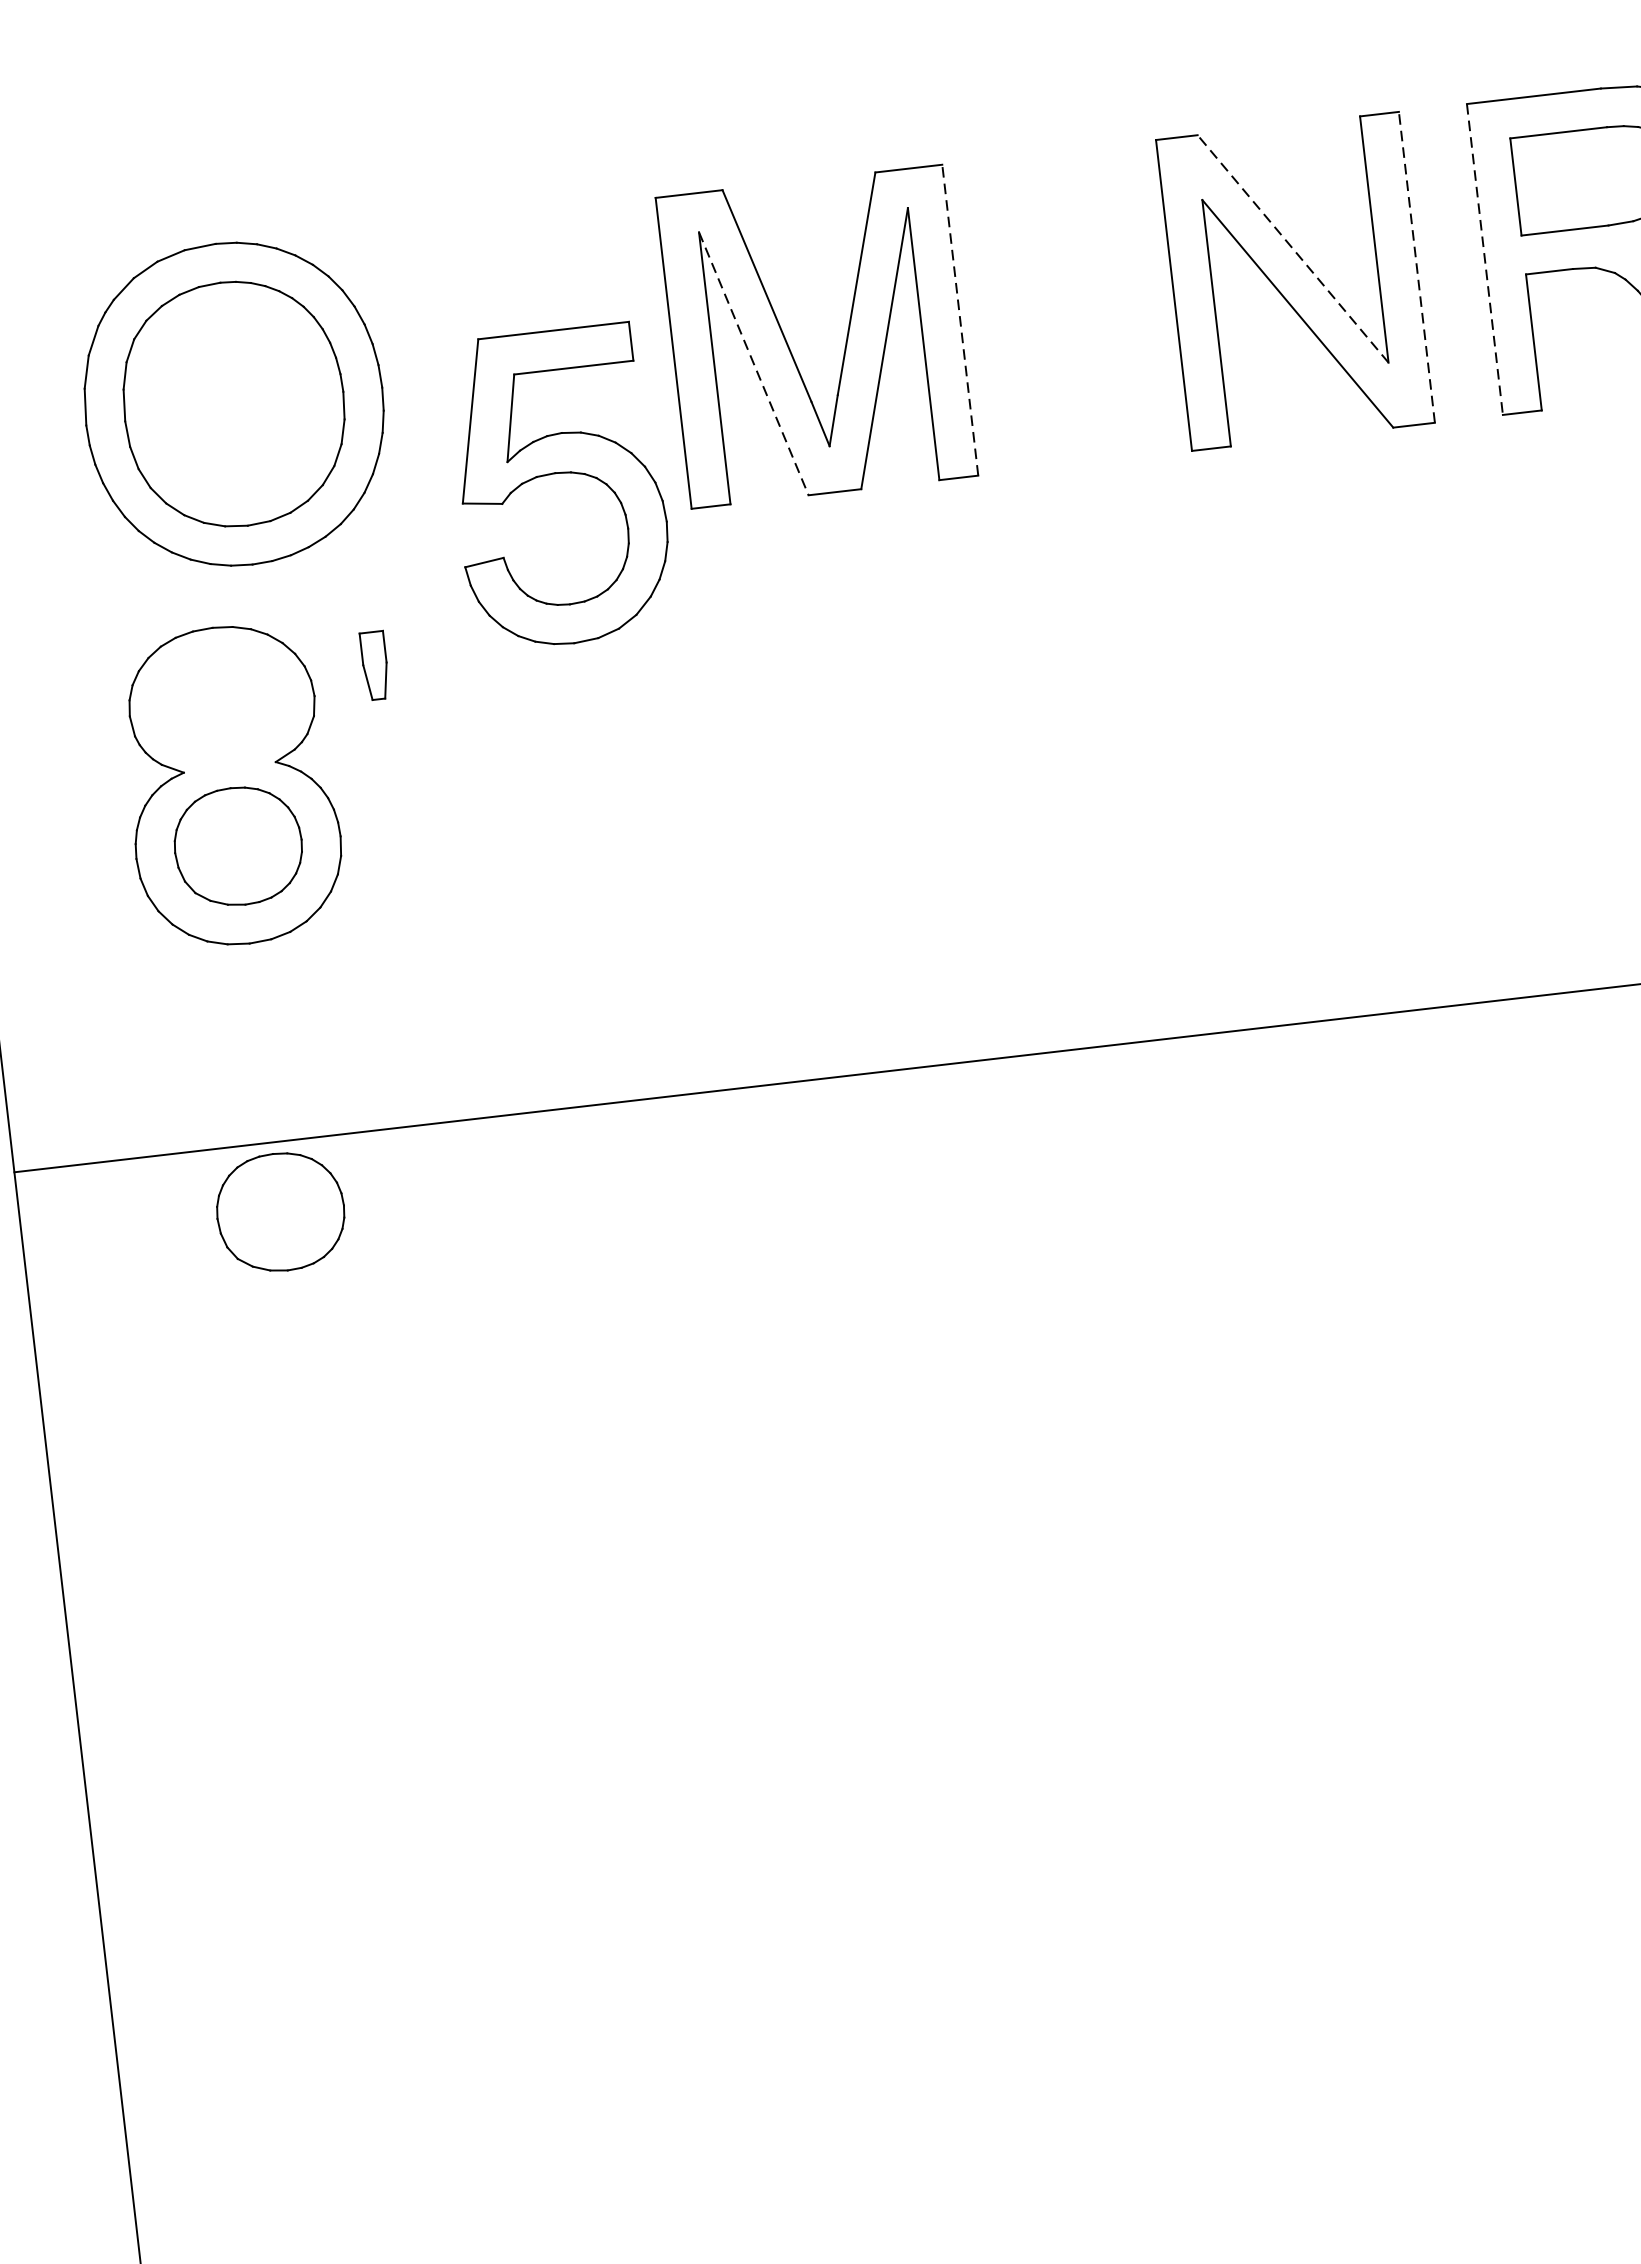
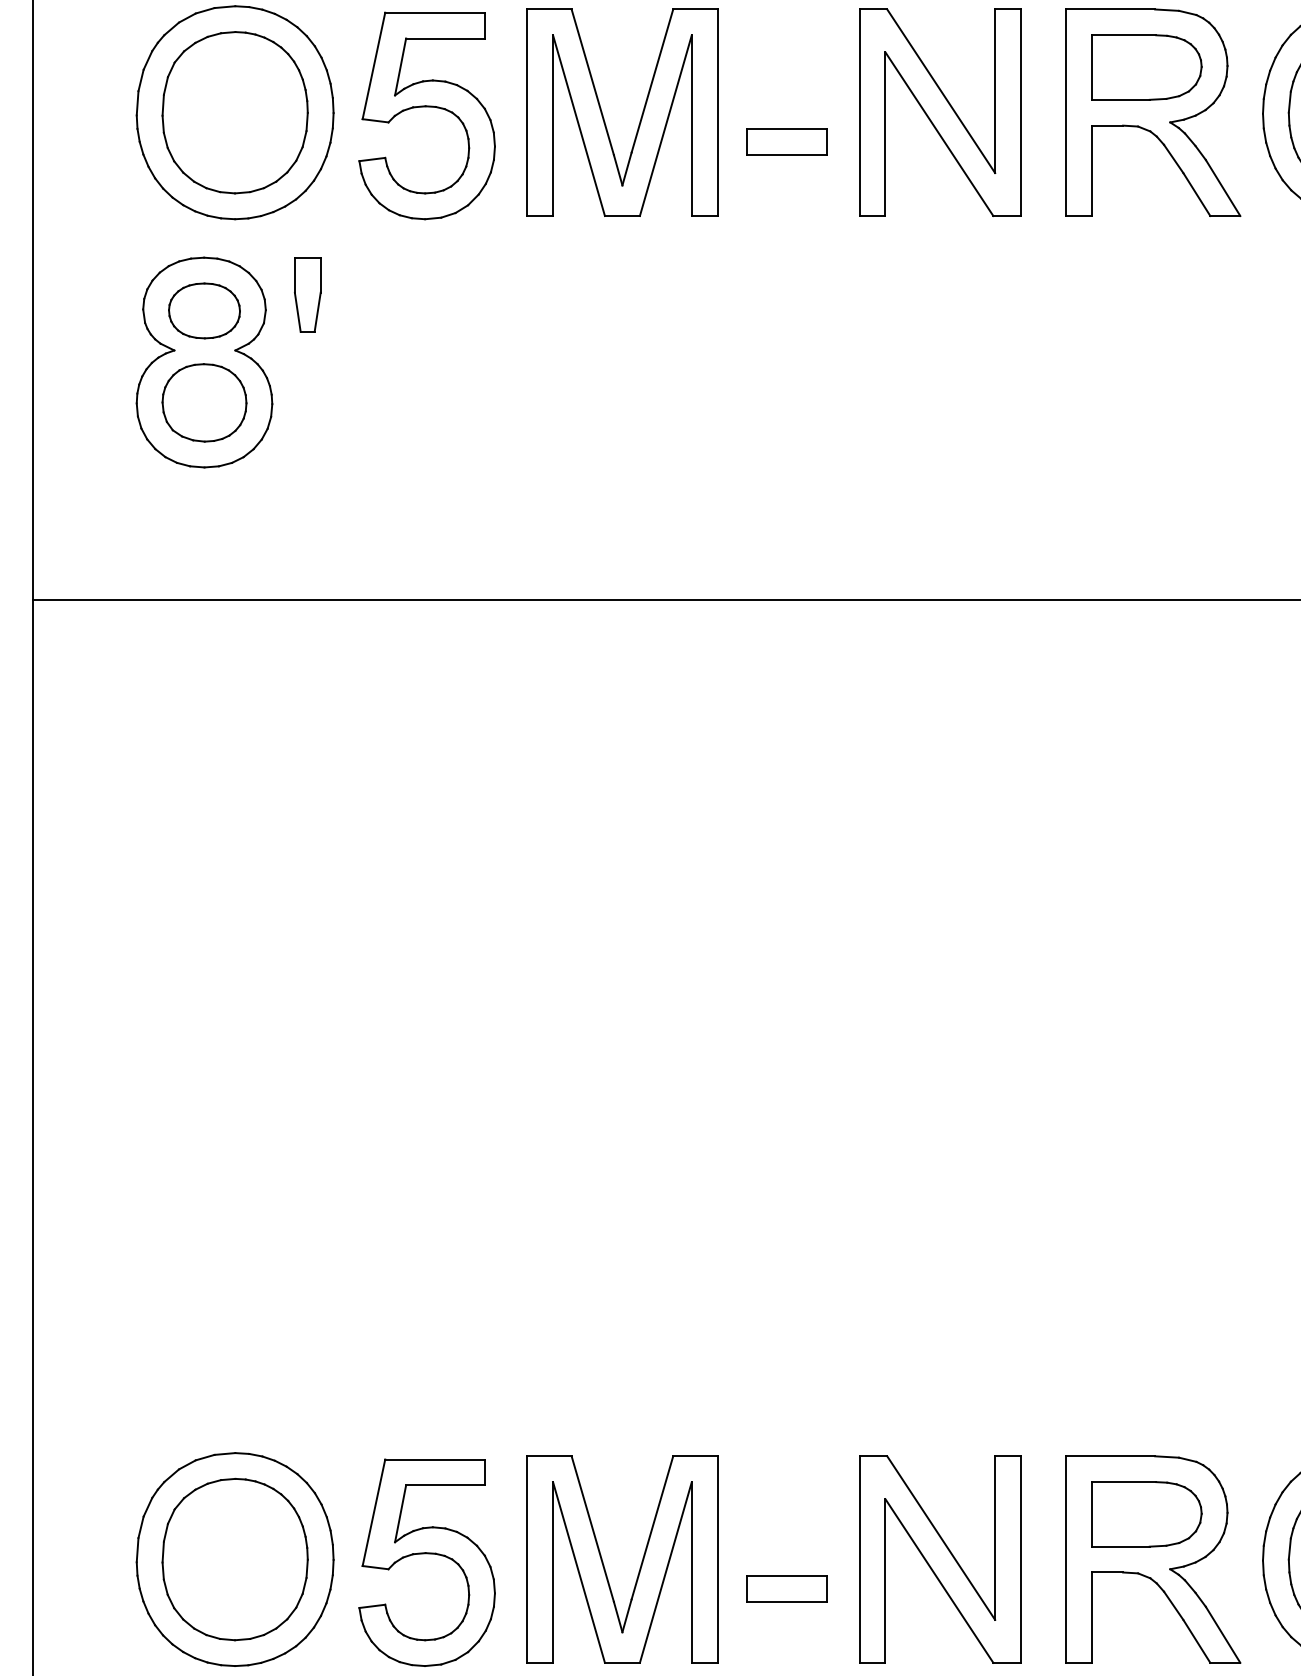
line: (1293, 249) -> (941, 91), dashed -> solid
line: (1485, 260) -> (1066, 113), dashed -> solid
line: (1416, 267) -> (1020, 112), dashed -> solid
line: (960, 319) -> (717, 112), dashed -> solid
part: (1068, 351) -> (786, 141), added
line: (754, 364) -> (579, 126), dashed -> solid
part: (556, 474) -> (426, 107), moved
part: (374, 665) -> (307, 294), size x1.67
part: (222, 707) -> (204, 310), added
part: (280, 1211) -> (204, 645), removed

